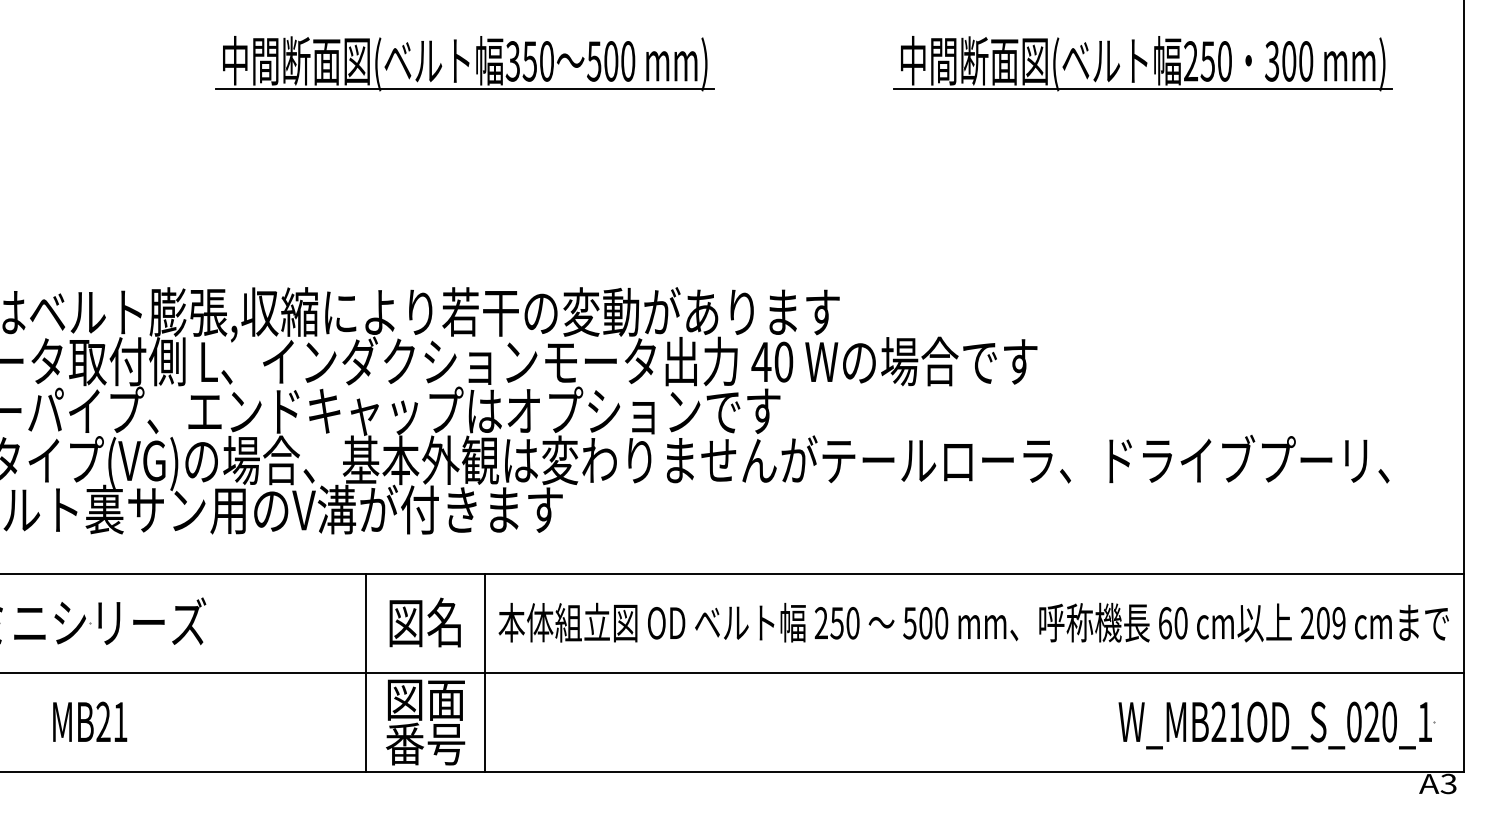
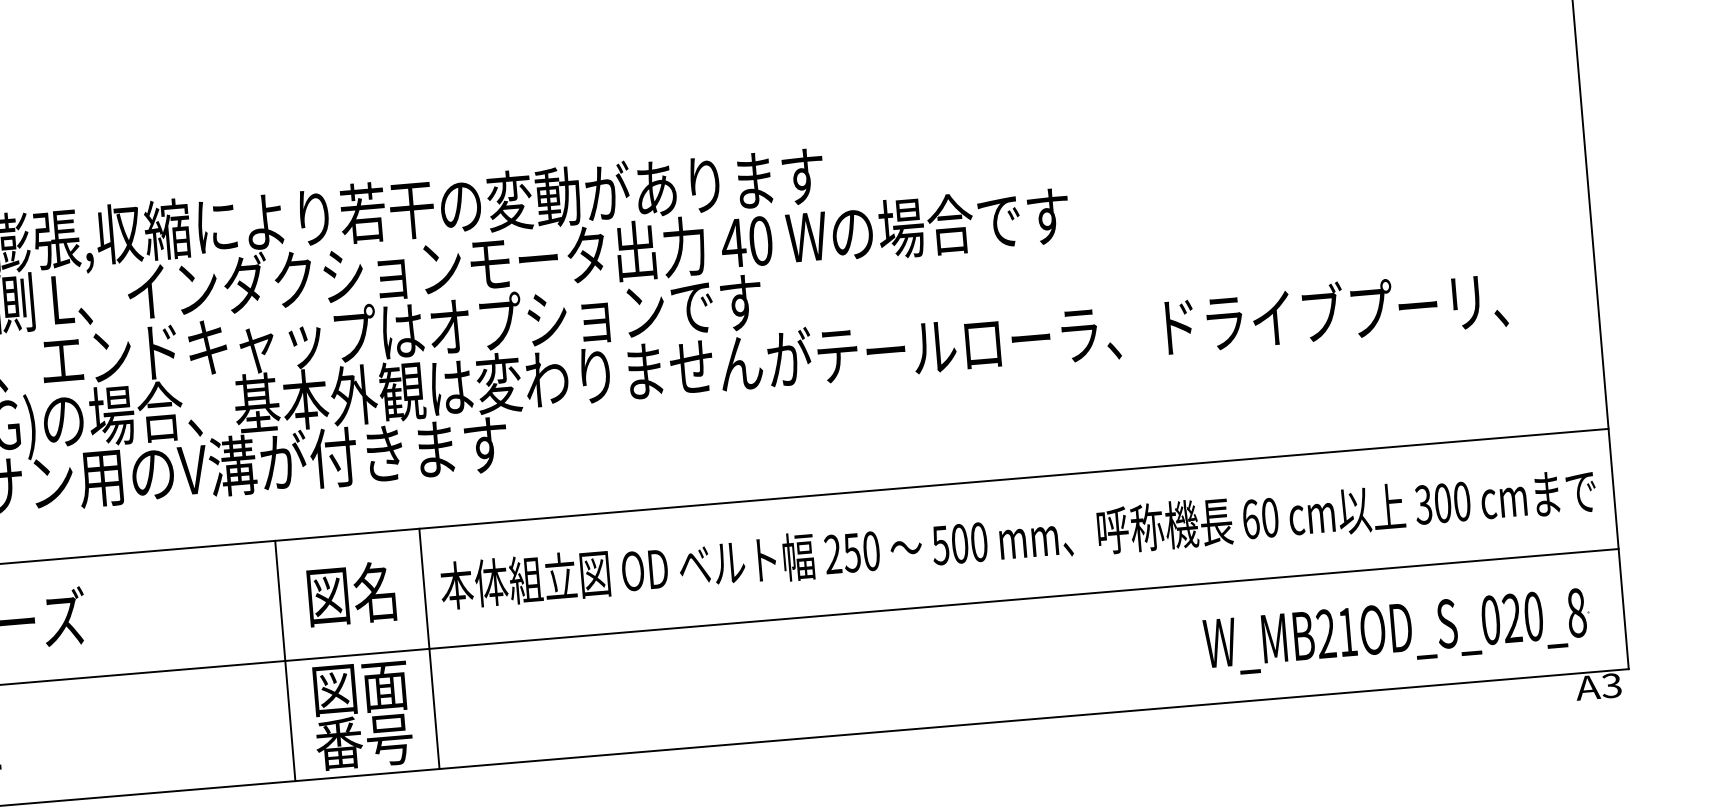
text: (1322, 623) -> (1442, 503), 209 -> 300
text: (1424, 721) -> (1575, 612), W_MB21OD_S_020_1 -> W_MB21OD_S_020_8

